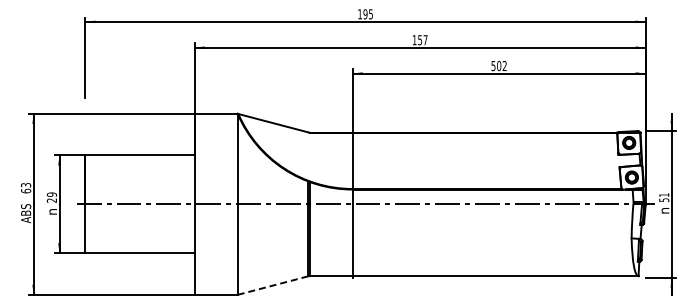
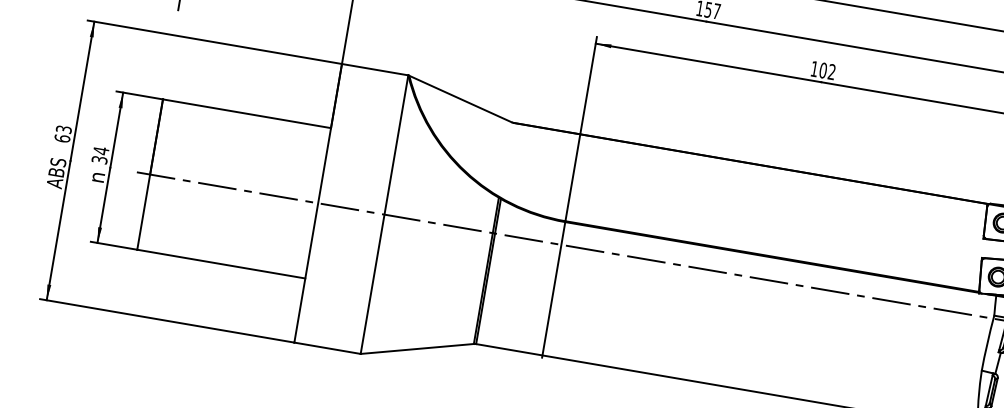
text: (493, 66) -> (814, 69), 502 -> 102
text: (51, 197) -> (99, 155), 29 -> 34
line: (273, 285) -> (418, 348), dashed -> solid

